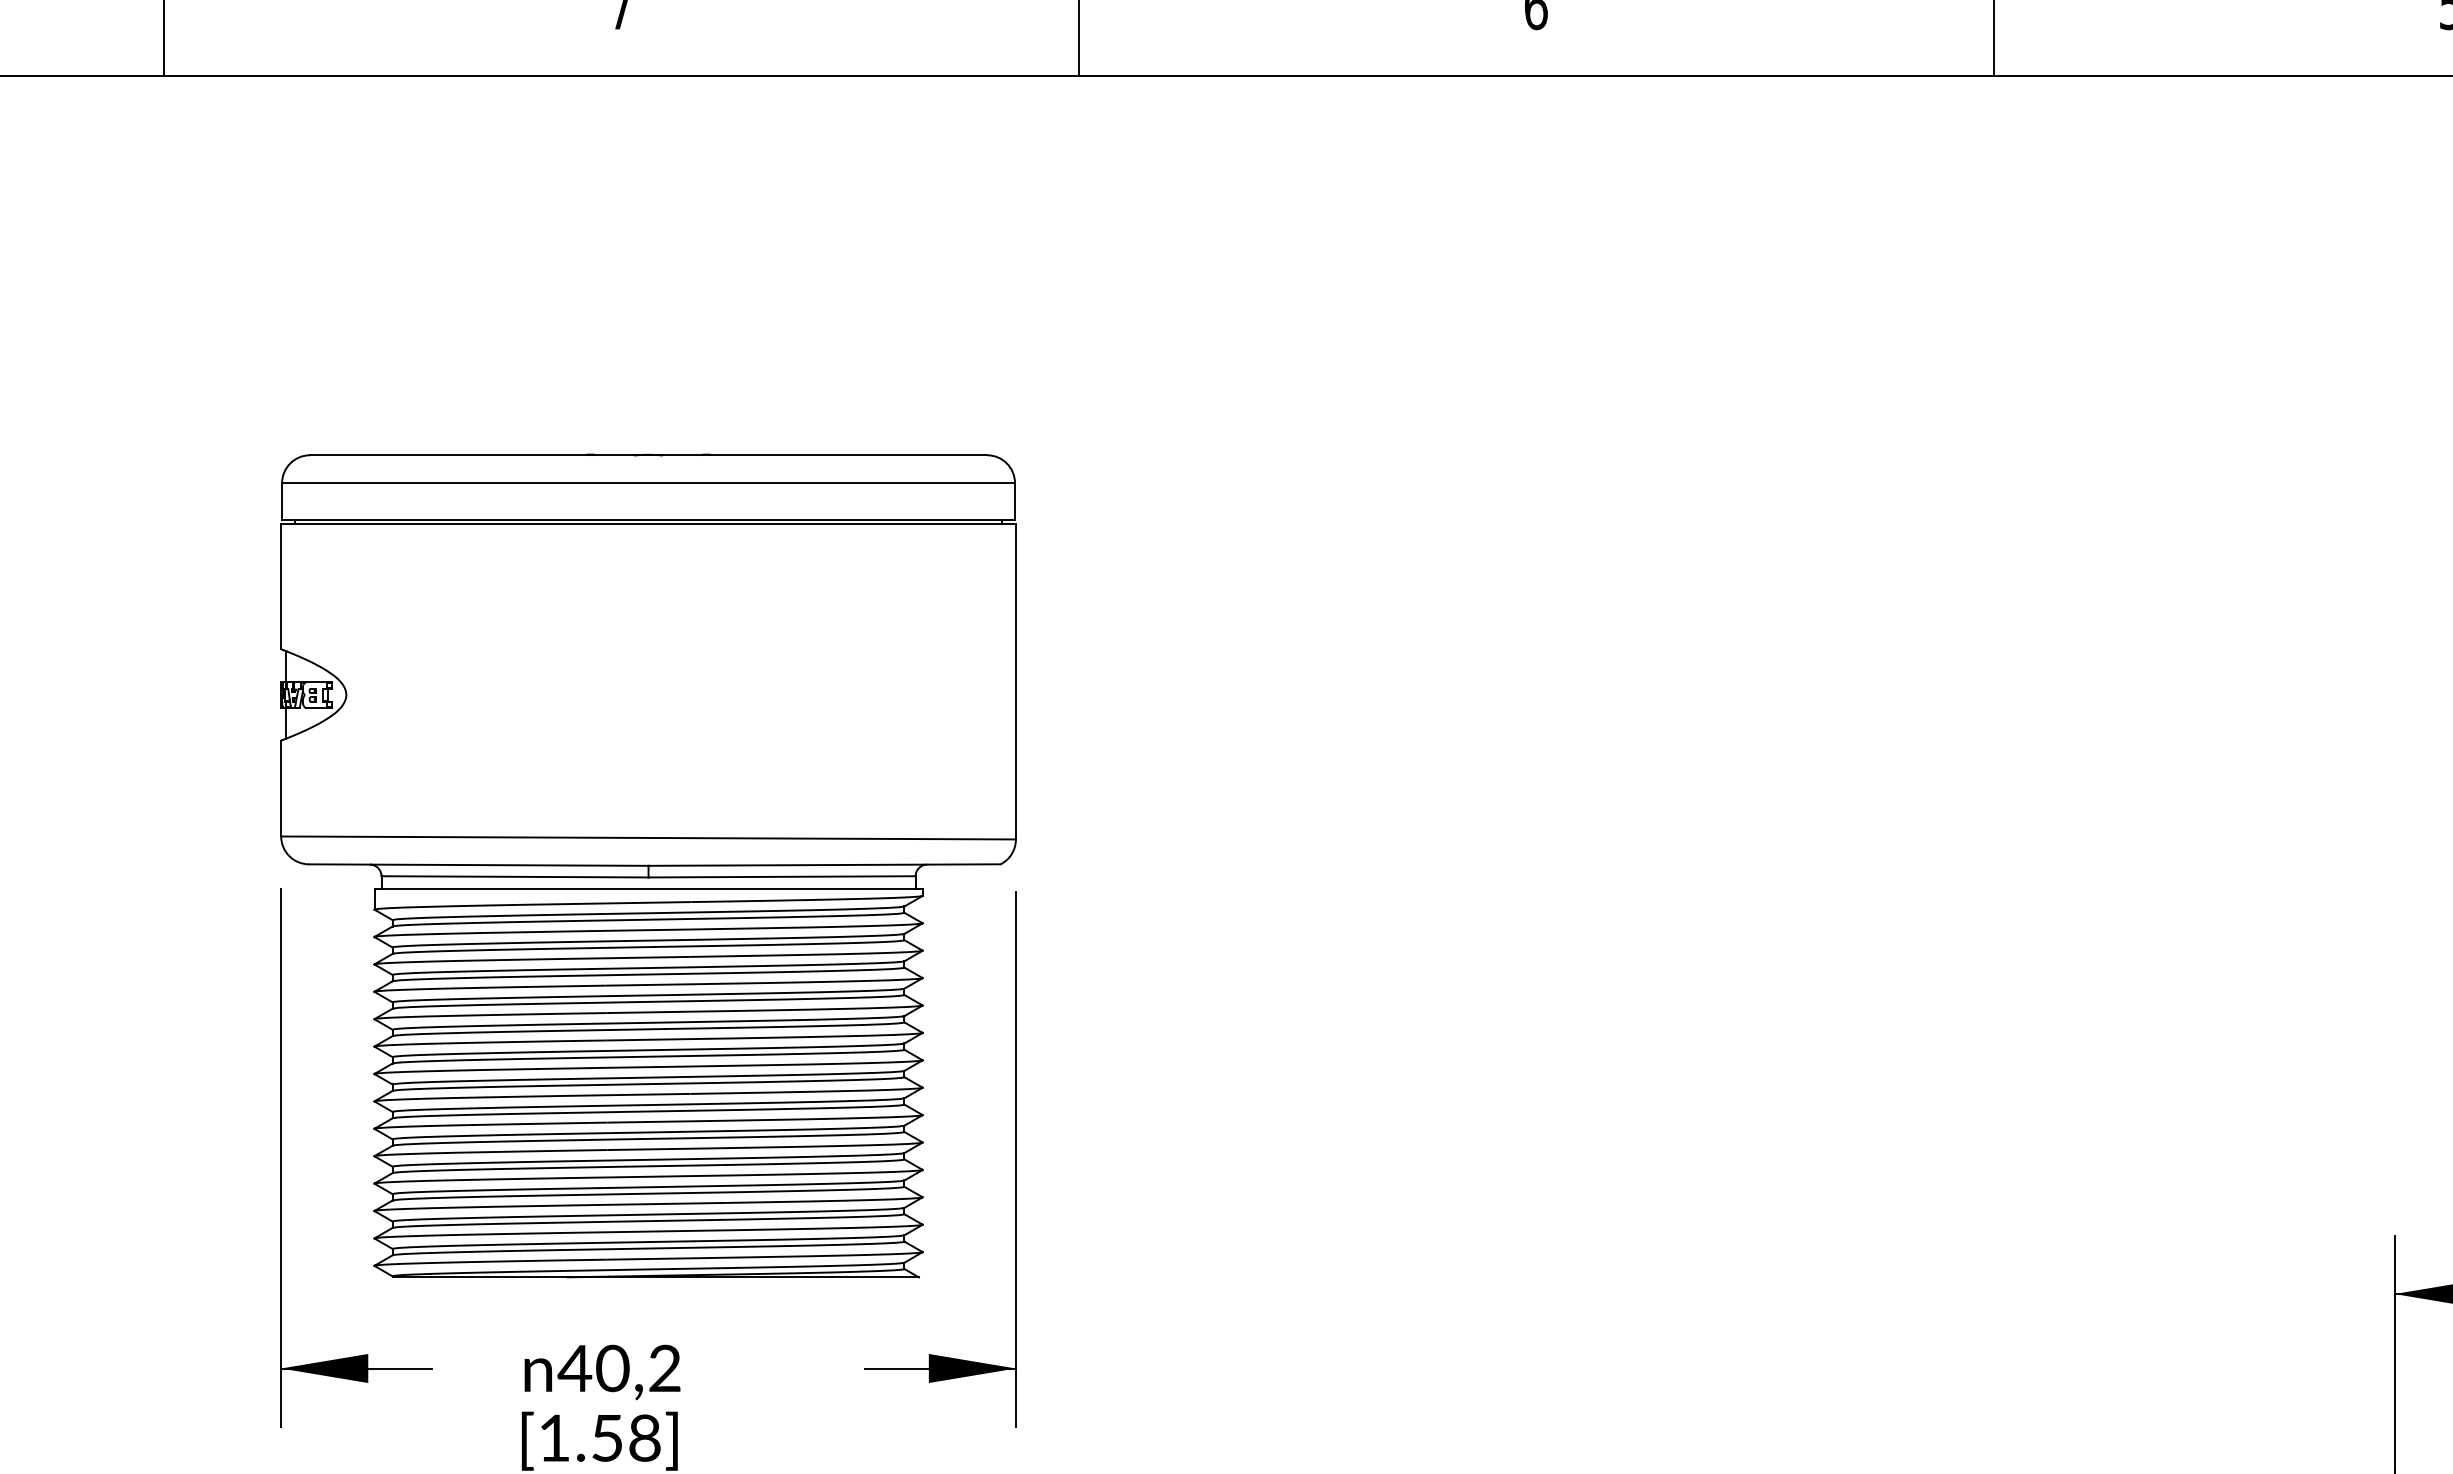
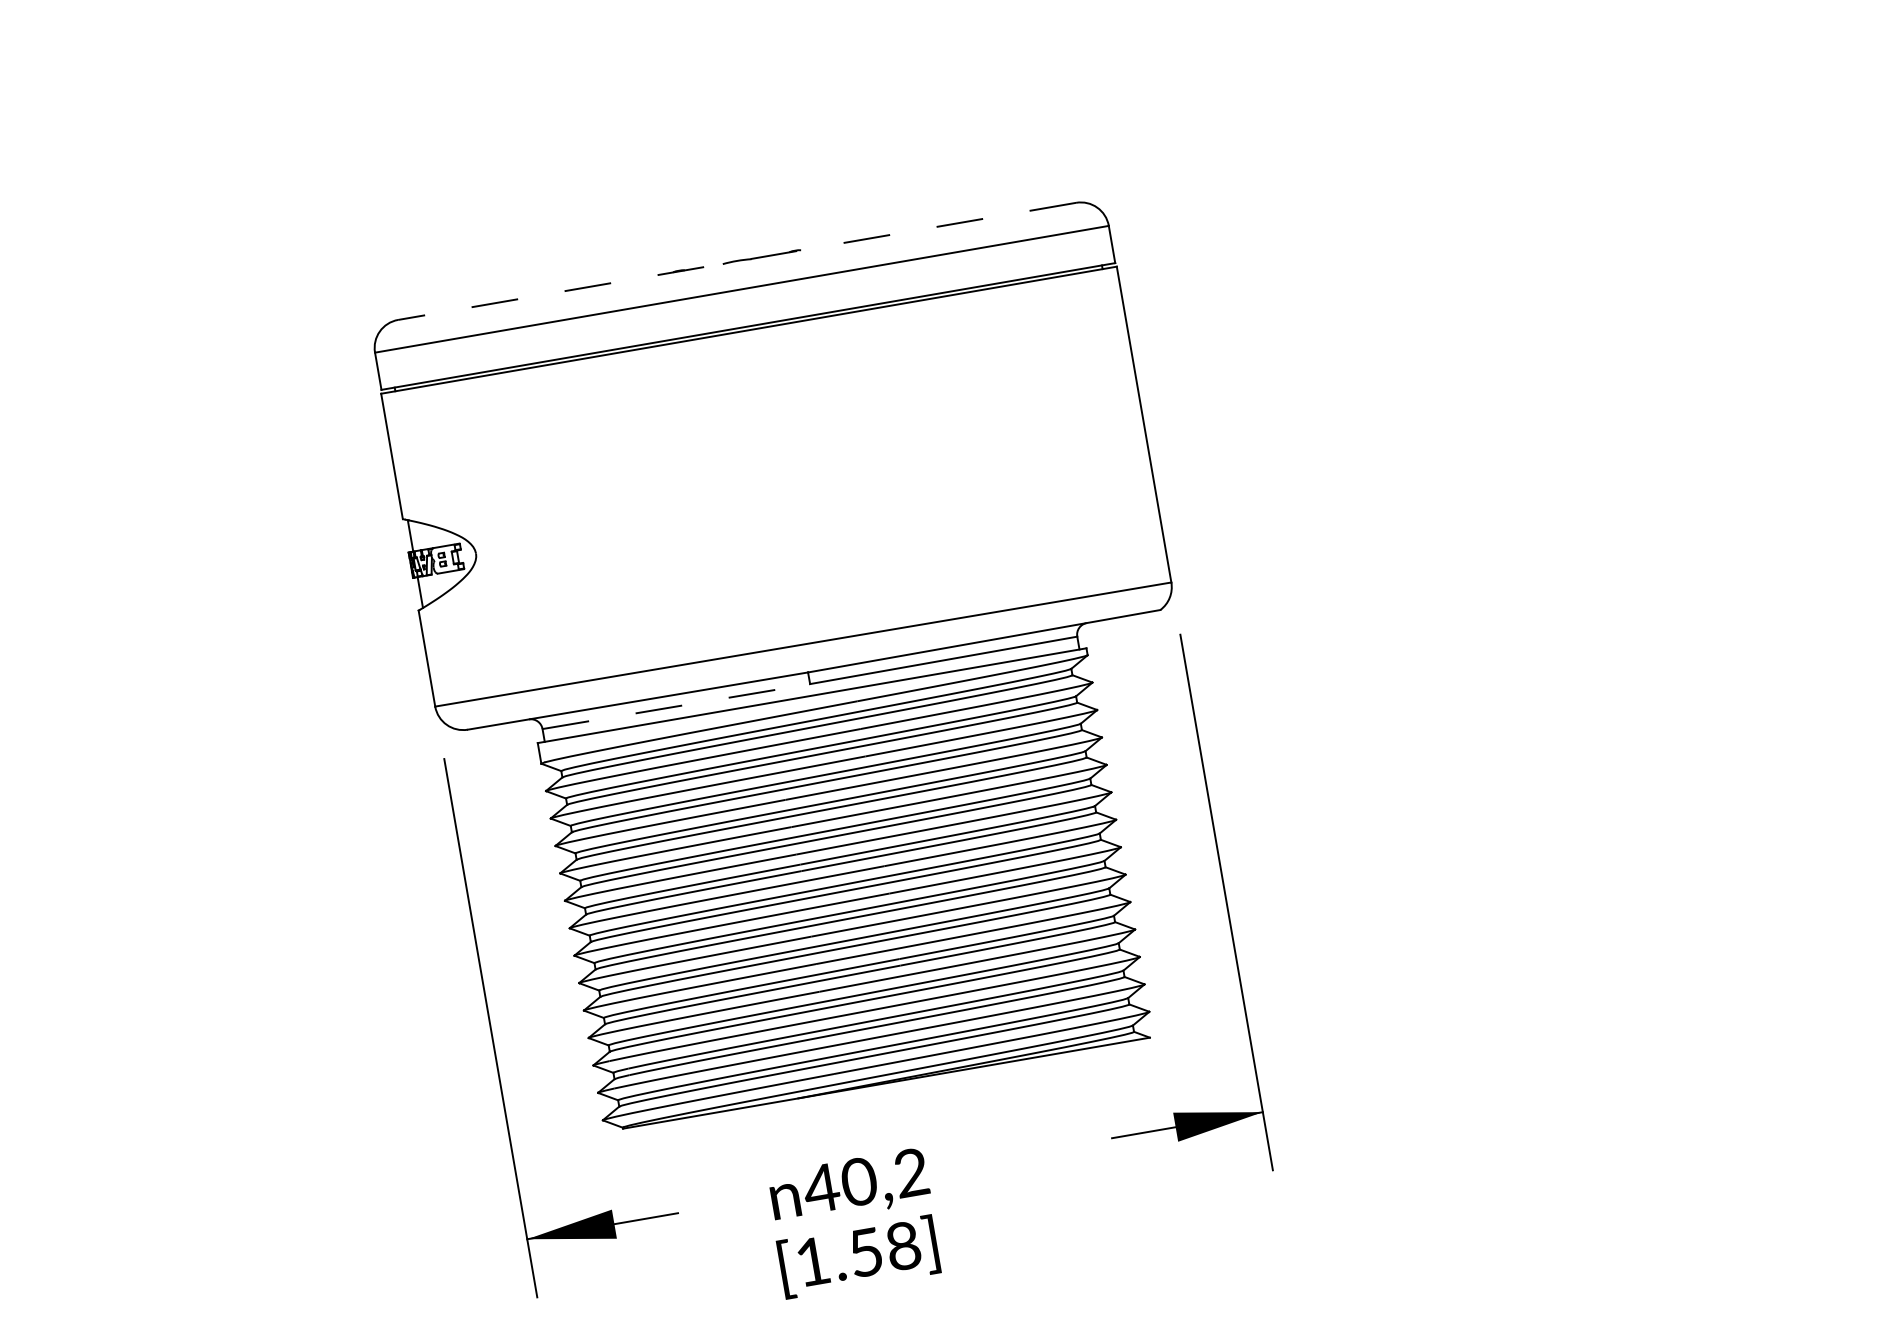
line: (648, 455) -> (737, 261), solid -> dashed
line: (515, 876) -> (676, 706), solid -> dashed

